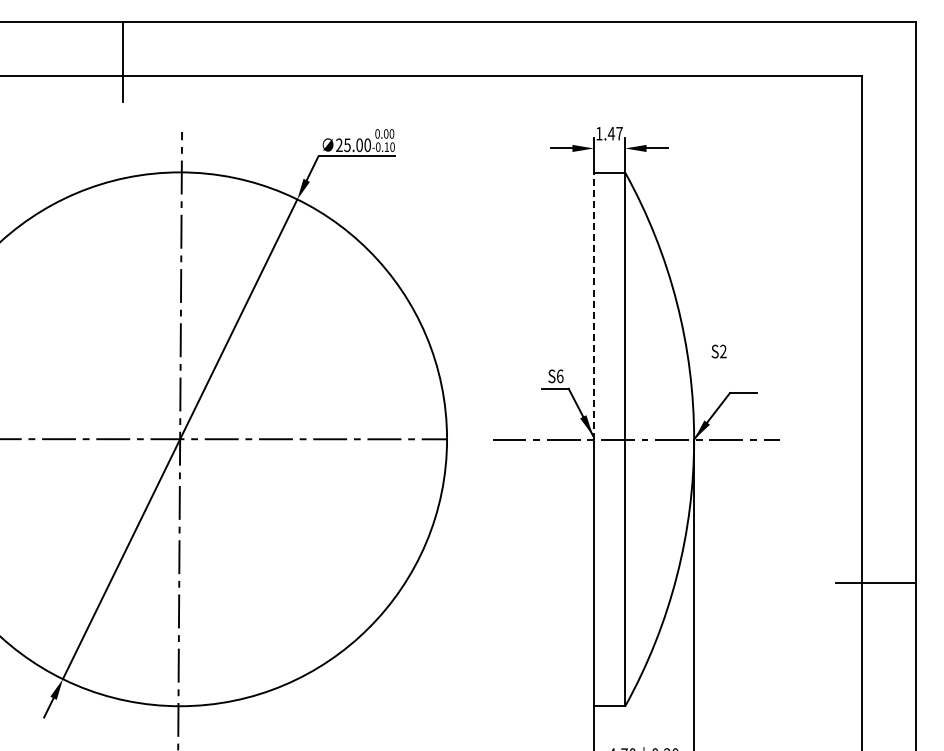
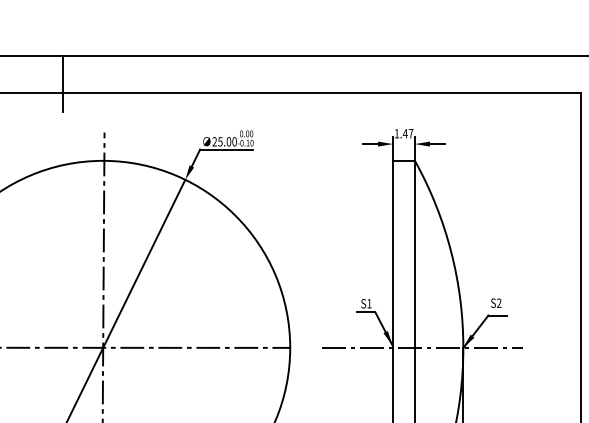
line: (593, 305) -> (392, 254), dashed -> solid
text: (718, 351) -> (495, 303), moved
text: (560, 376) -> (369, 303), S6 -> S1

